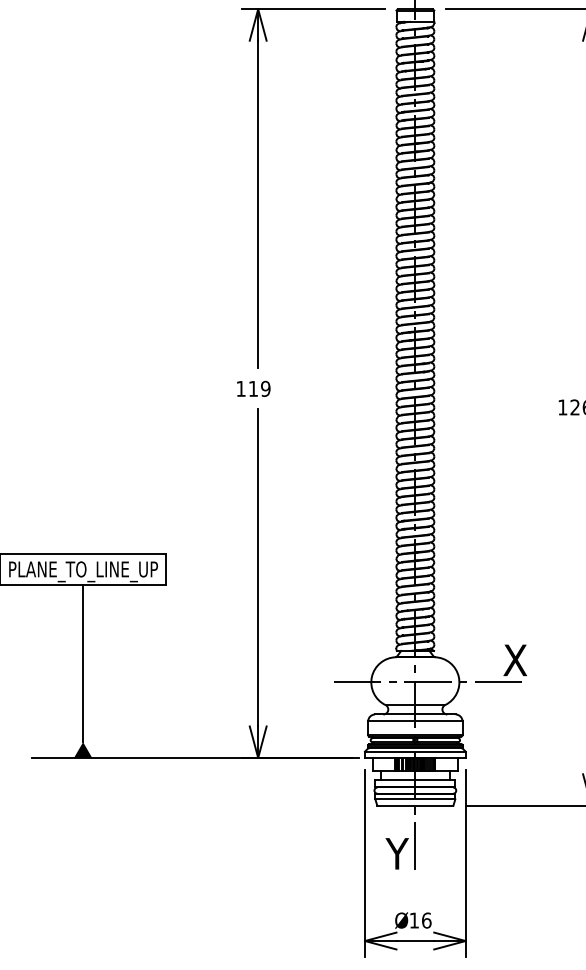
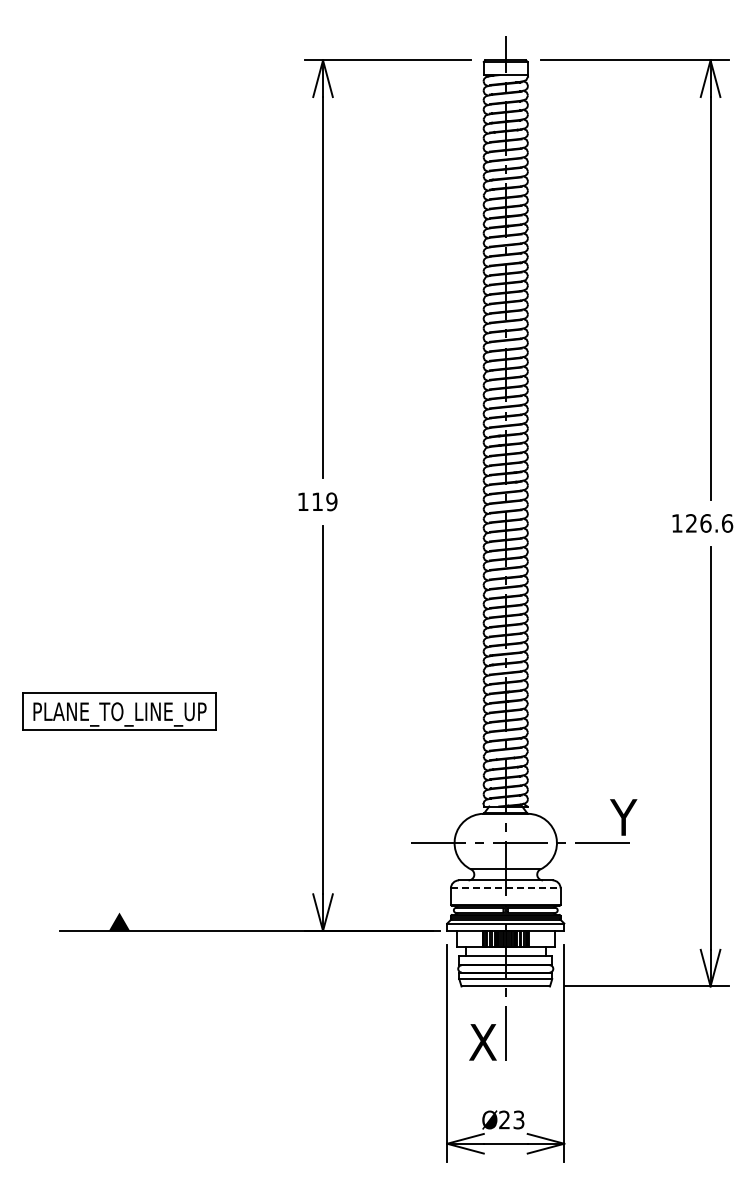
text: (515, 660) -> (622, 817), X -> Y
line: (83, 663) -> (119, 821), removed
line: (415, 721) -> (505, 888), solid -> dashed
text: (396, 853) -> (483, 1042), Y -> X
text: (420, 920) -> (511, 1119), 16 -> 23

